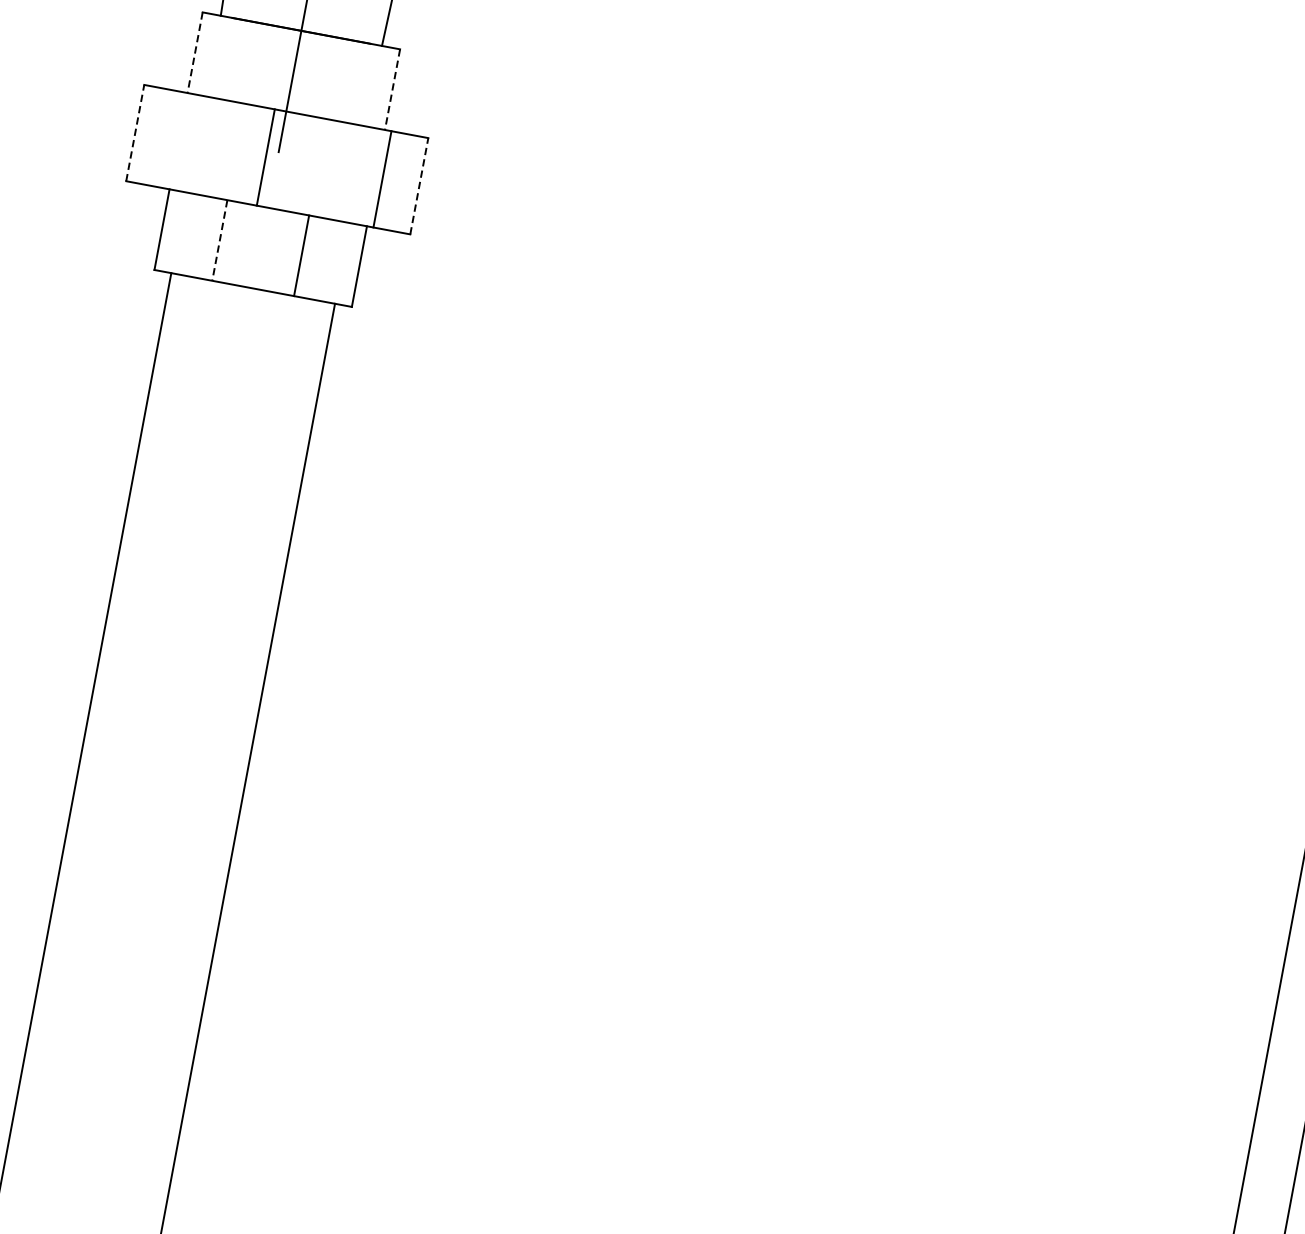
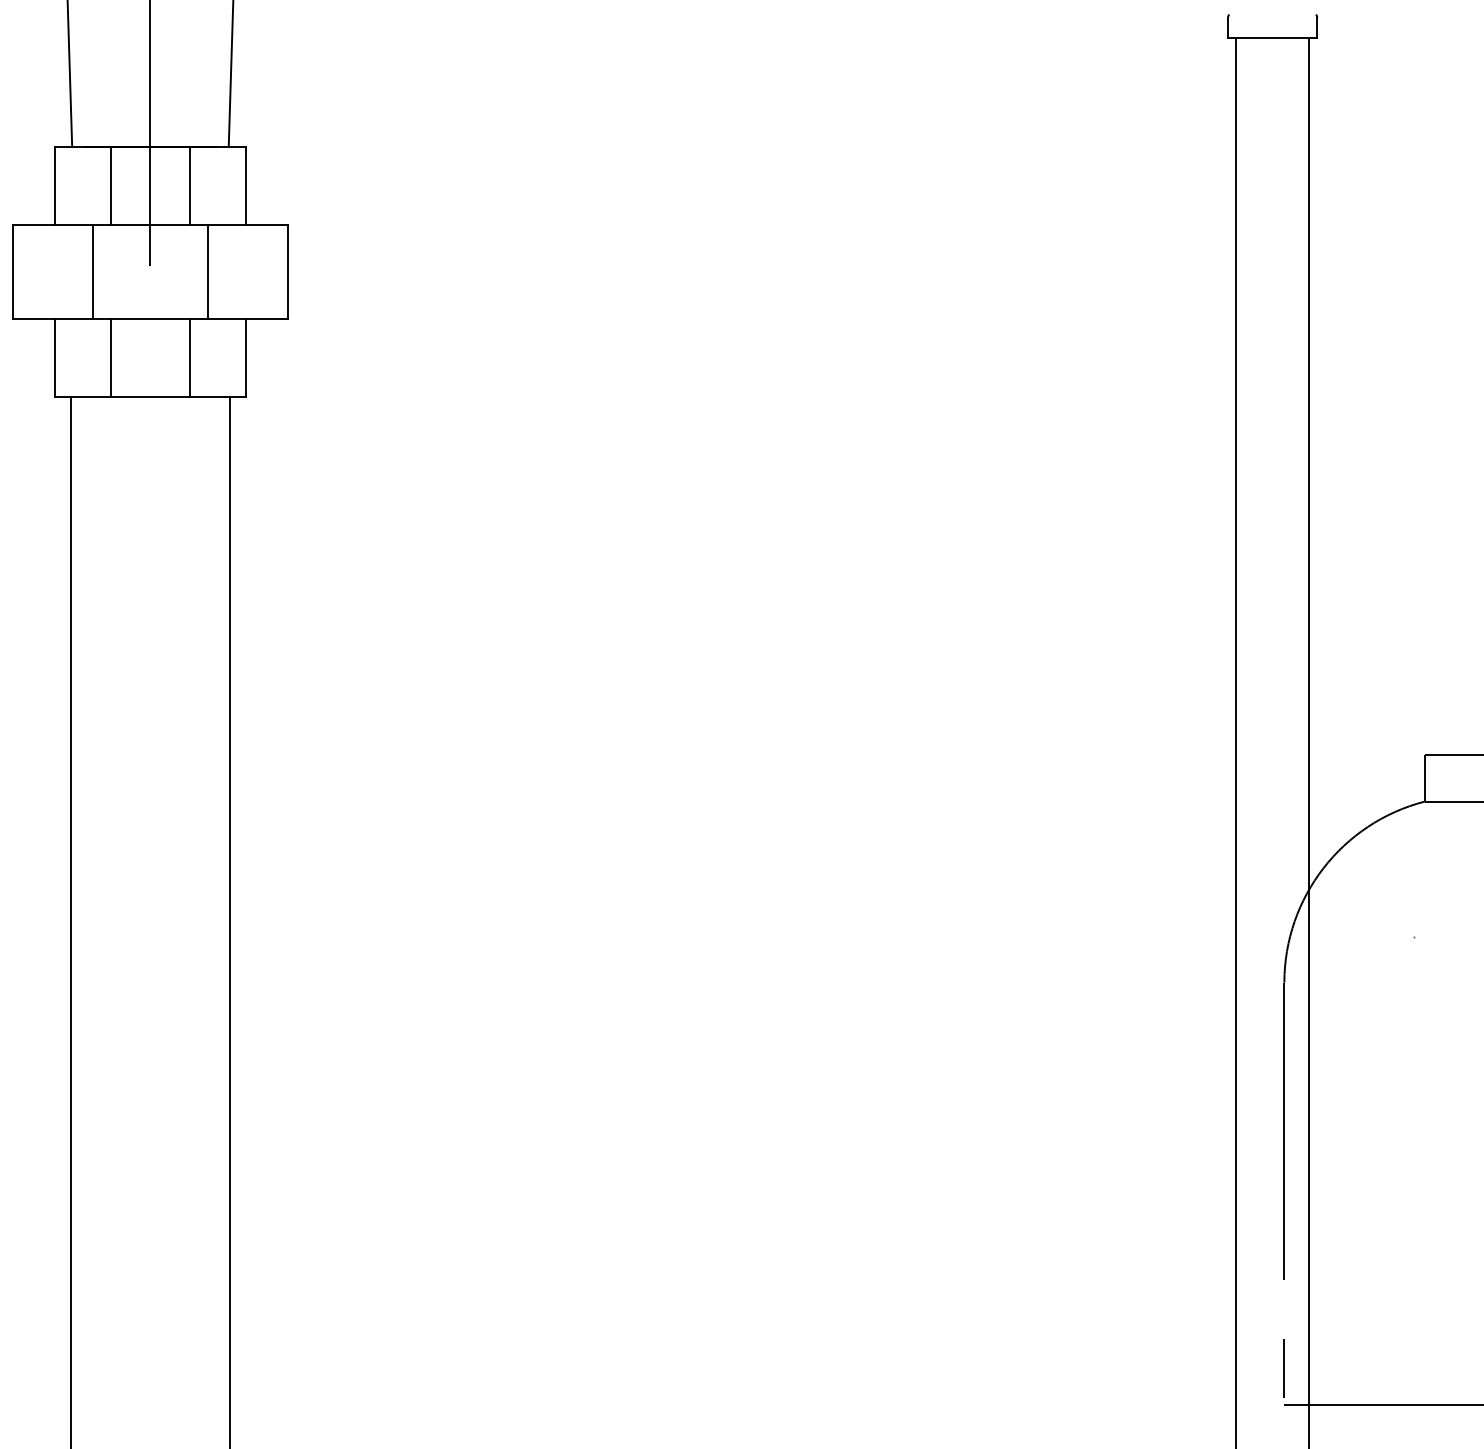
line: (194, 53) -> (54, 186), dashed -> solid
line: (252, 63) -> (110, 186), added
line: (335, 79) -> (190, 186), added
line: (392, 90) -> (246, 186), dashed -> solid
line: (135, 133) -> (12, 272), dashed -> solid
line: (266, 156) -> (93, 271), moved
line: (382, 178) -> (207, 271), moved
line: (419, 186) -> (288, 272), dashed -> solid
line: (219, 240) -> (110, 358), dashed -> solid

